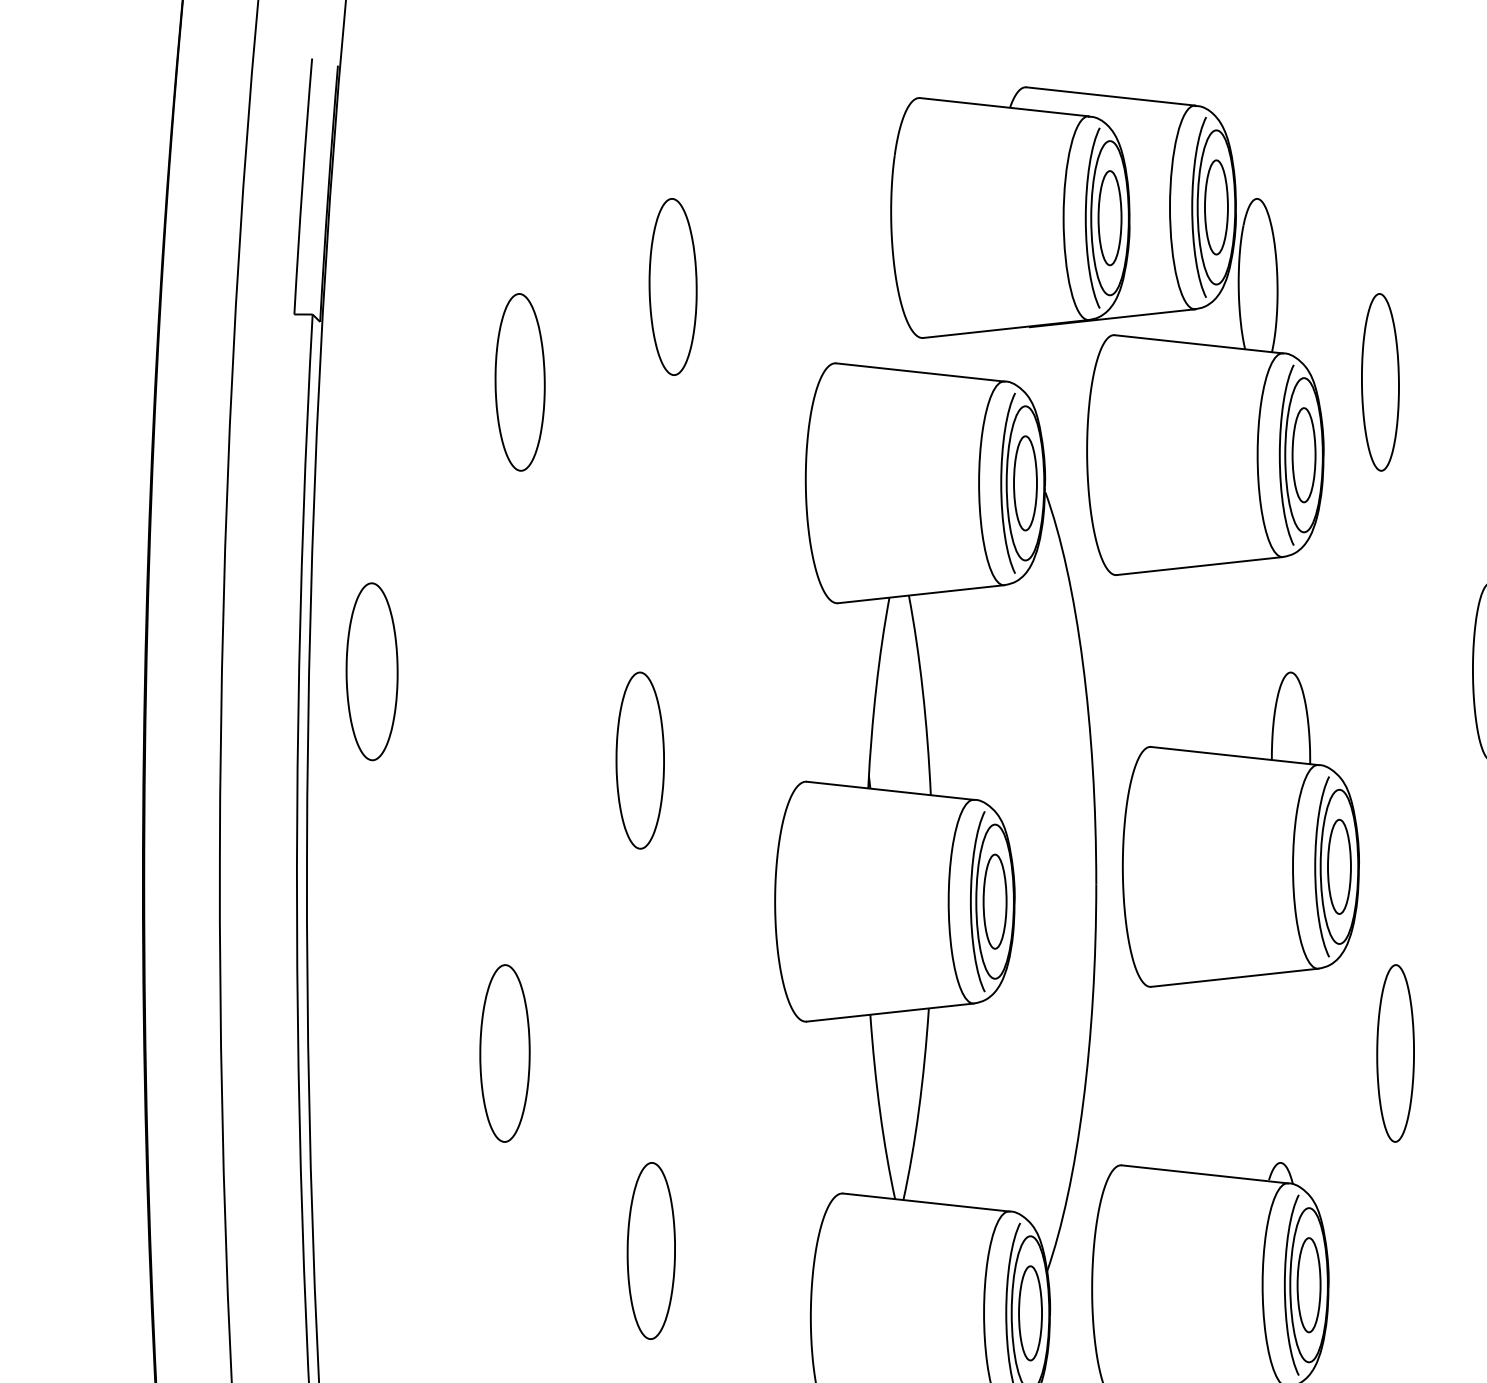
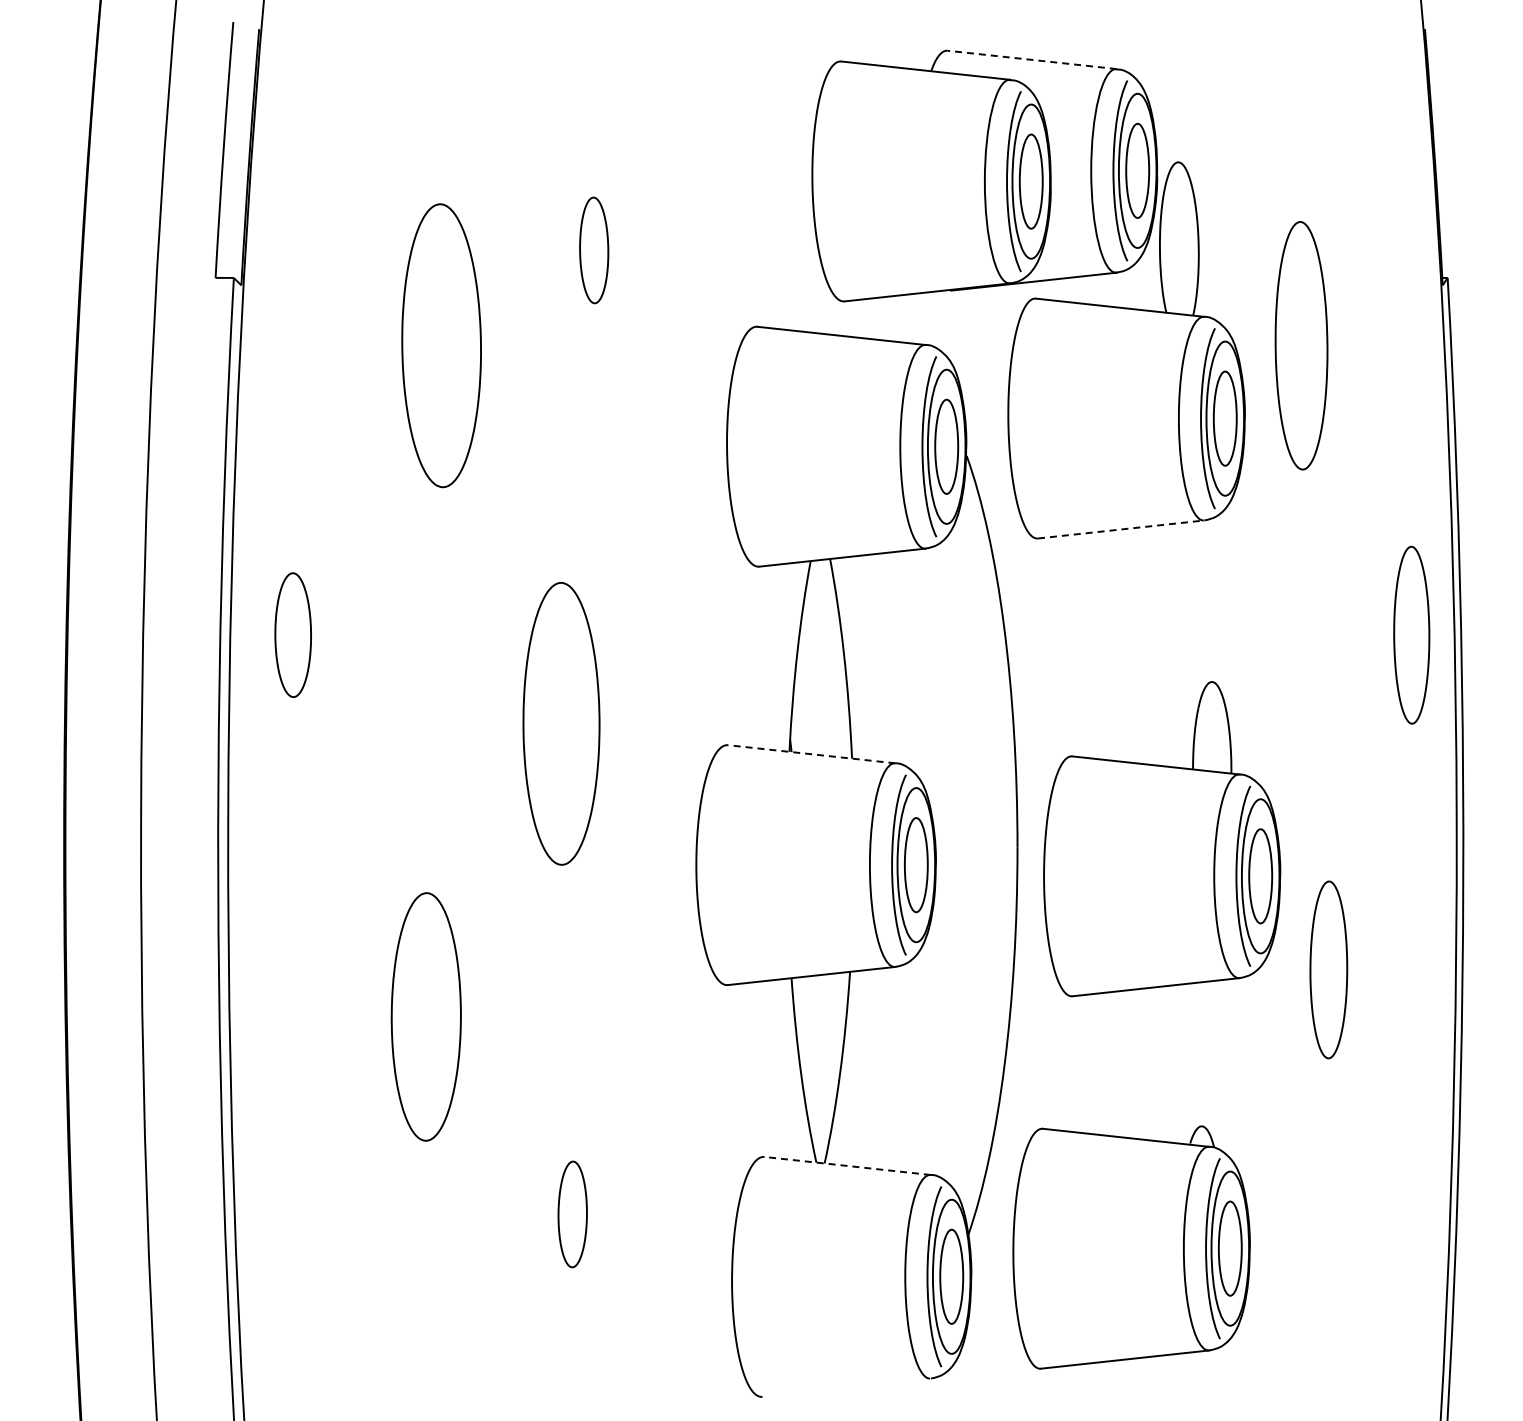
line: (1111, 96) -> (1032, 59), solid -> dashed
part: (672, 287) -> (593, 250), size x0.6
part: (519, 382) -> (440, 345), size x1.6
part: (1380, 382) -> (1301, 345), size x1.4
line: (1200, 566) -> (1121, 529), solid -> dashed
part: (371, 671) -> (292, 634), size x0.7
part: (640, 761) -> (561, 724), size x1.6
line: (890, 791) -> (811, 754), solid -> dashed
part: (1241, 830) -> (1162, 839), moved
part: (504, 1053) -> (425, 1016), size x1.4
part: (1395, 1053) -> (1328, 969), moved
line: (926, 1202) -> (847, 1165), solid -> dashed
part: (651, 1251) -> (572, 1214), size x0.6

